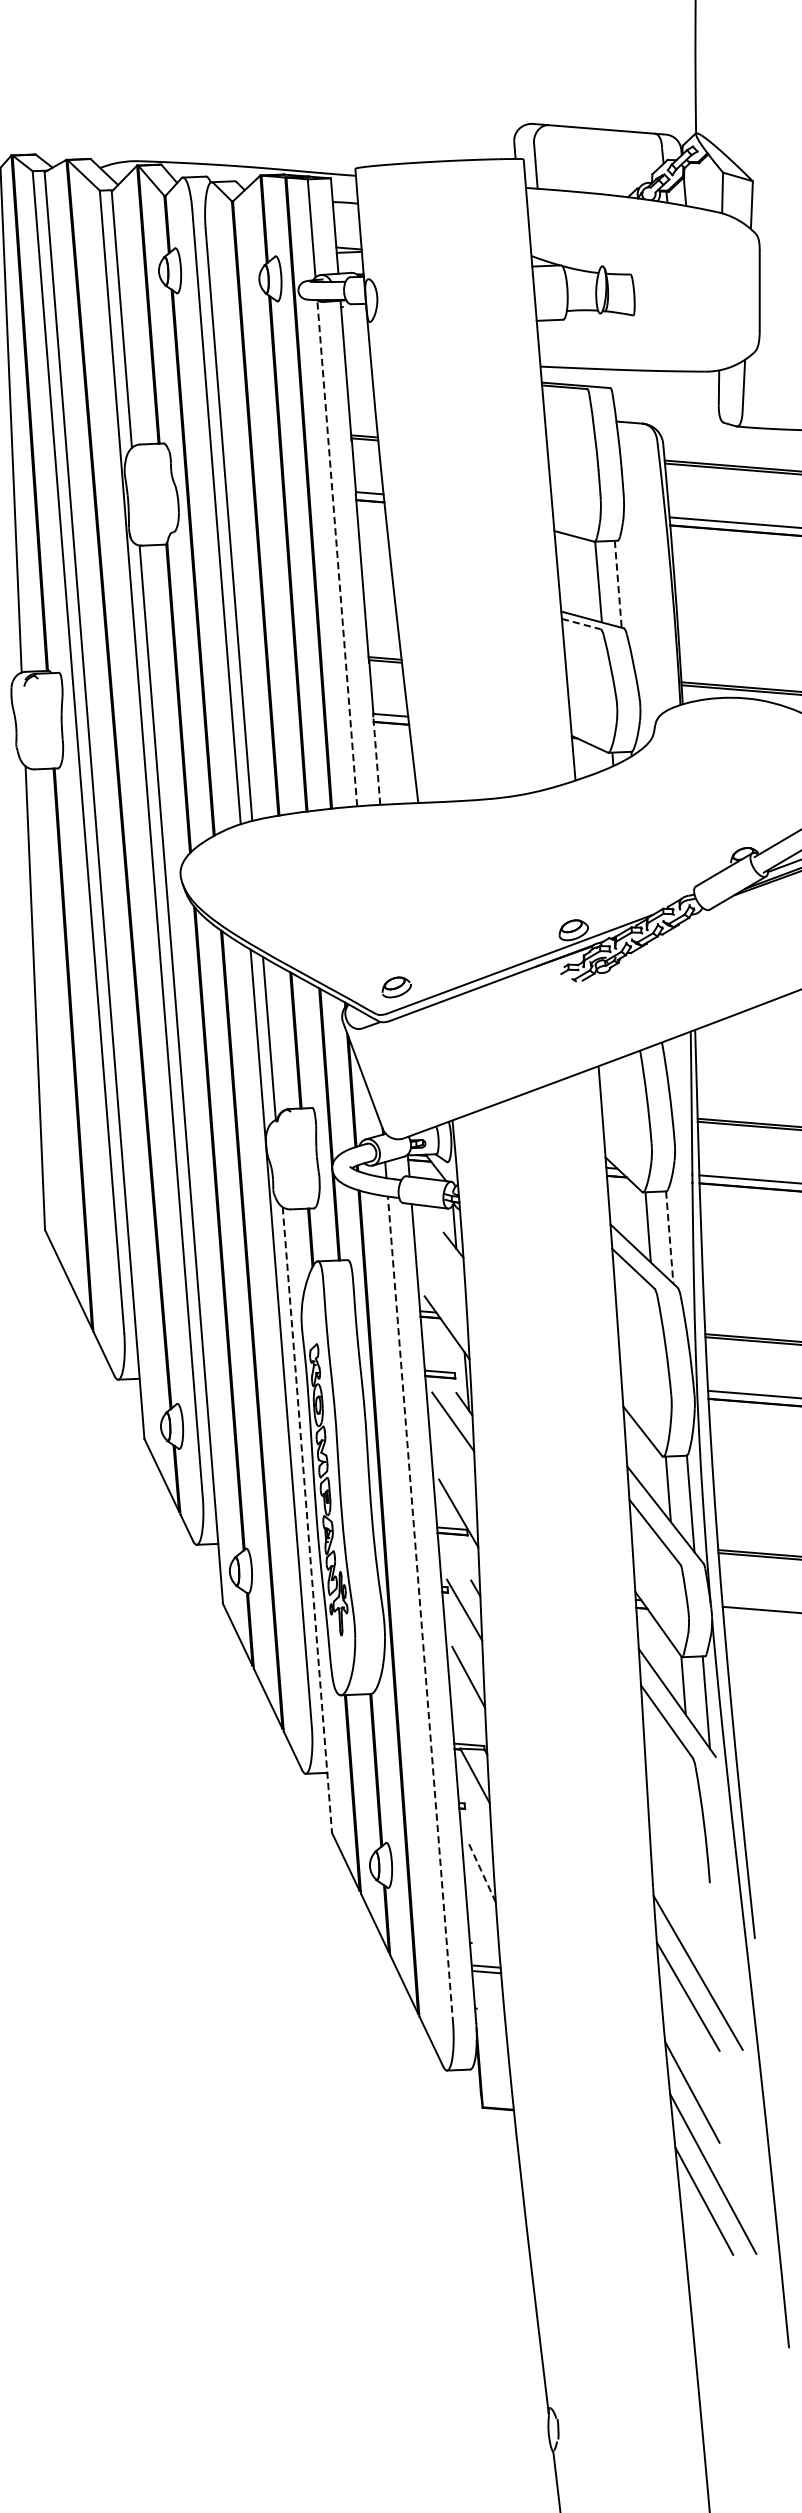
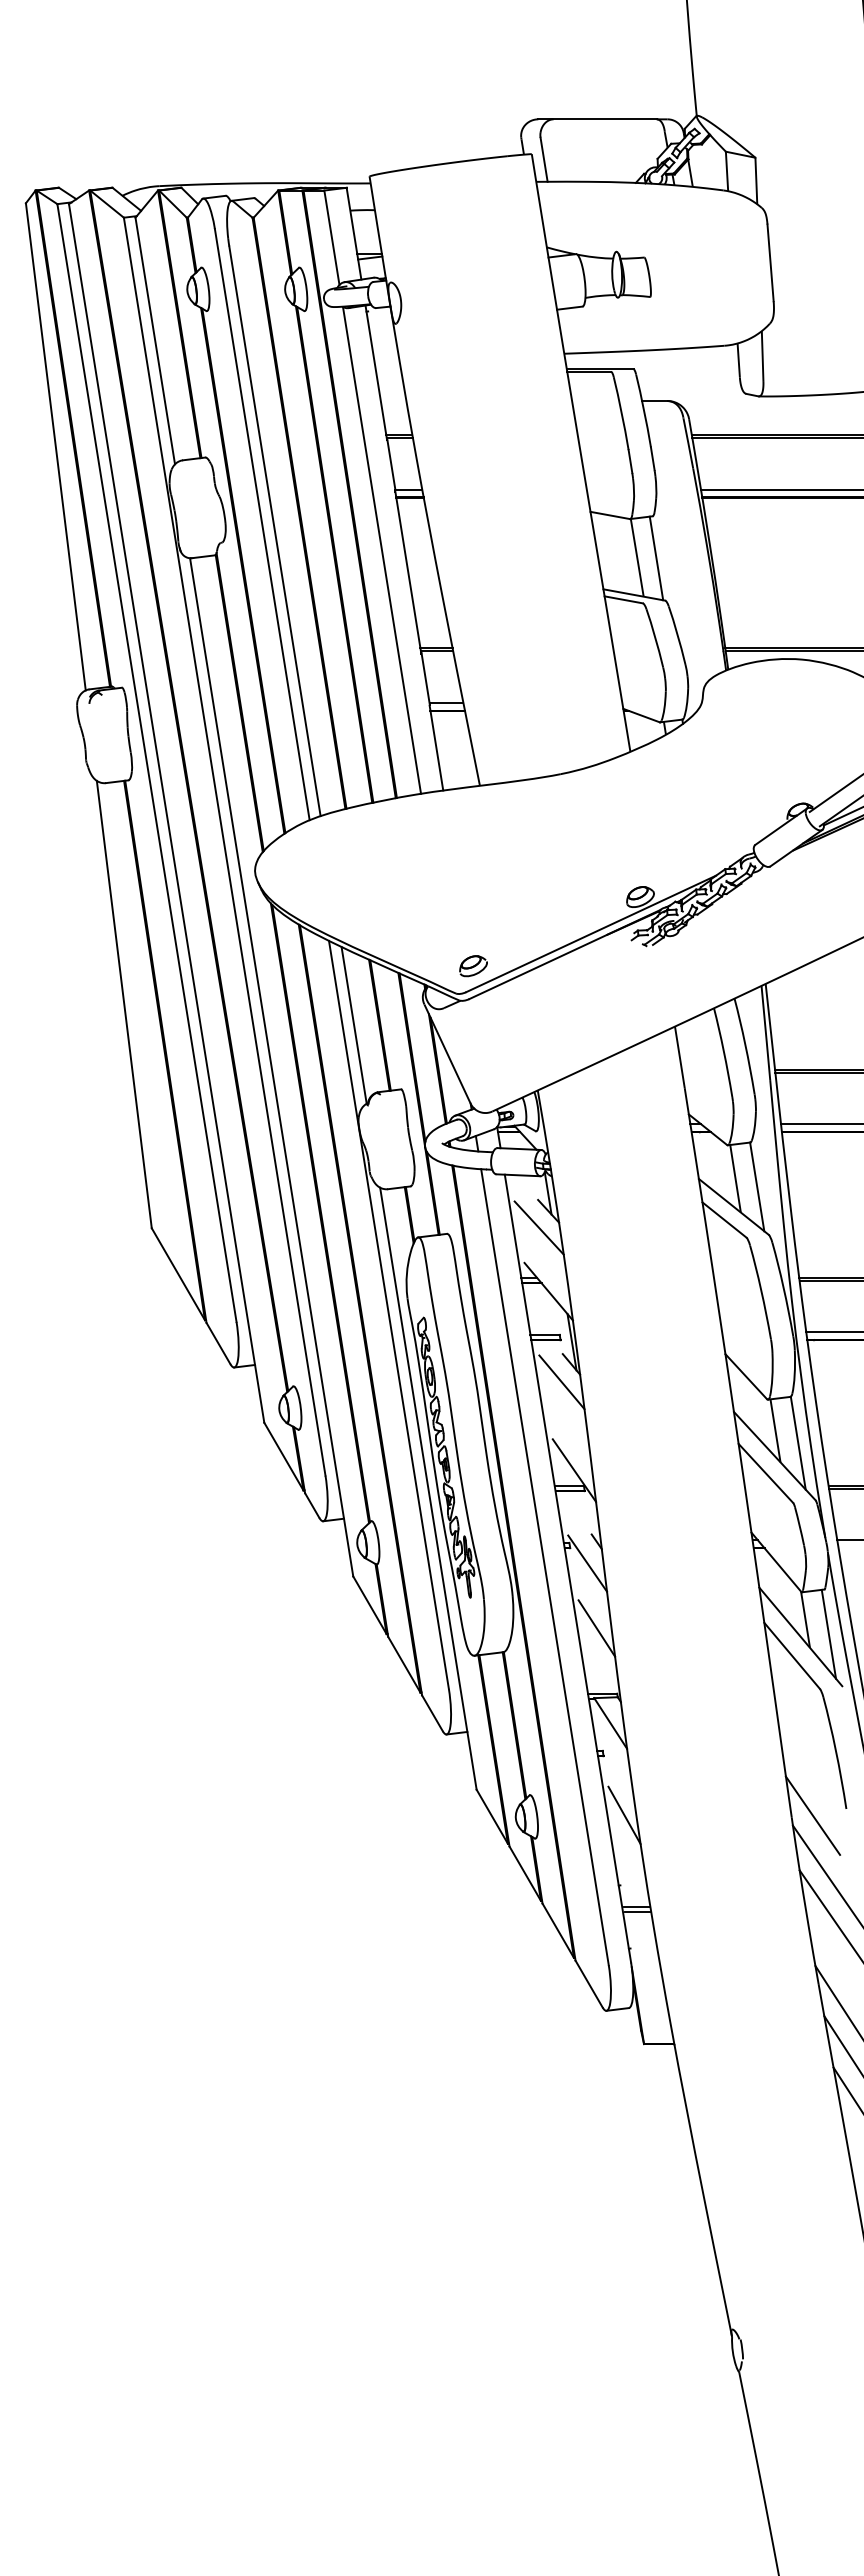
line: (336, 552) -> (381, 549), dashed -> solid
line: (618, 584) -> (656, 558), dashed -> solid
line: (582, 623) -> (624, 599), dashed -> solid
line: (376, 760) -> (436, 747), dashed -> solid
line: (670, 1237) -> (757, 1186), dashed -> solid
line: (441, 1261) -> (538, 1227), added
line: (307, 1519) -> (428, 1488), dashed -> solid
line: (420, 1609) -> (544, 1566), dashed -> solid
line: (481, 1871) -> (624, 1815), dashed -> solid
line: (674, 1887) -> (812, 1815), added

